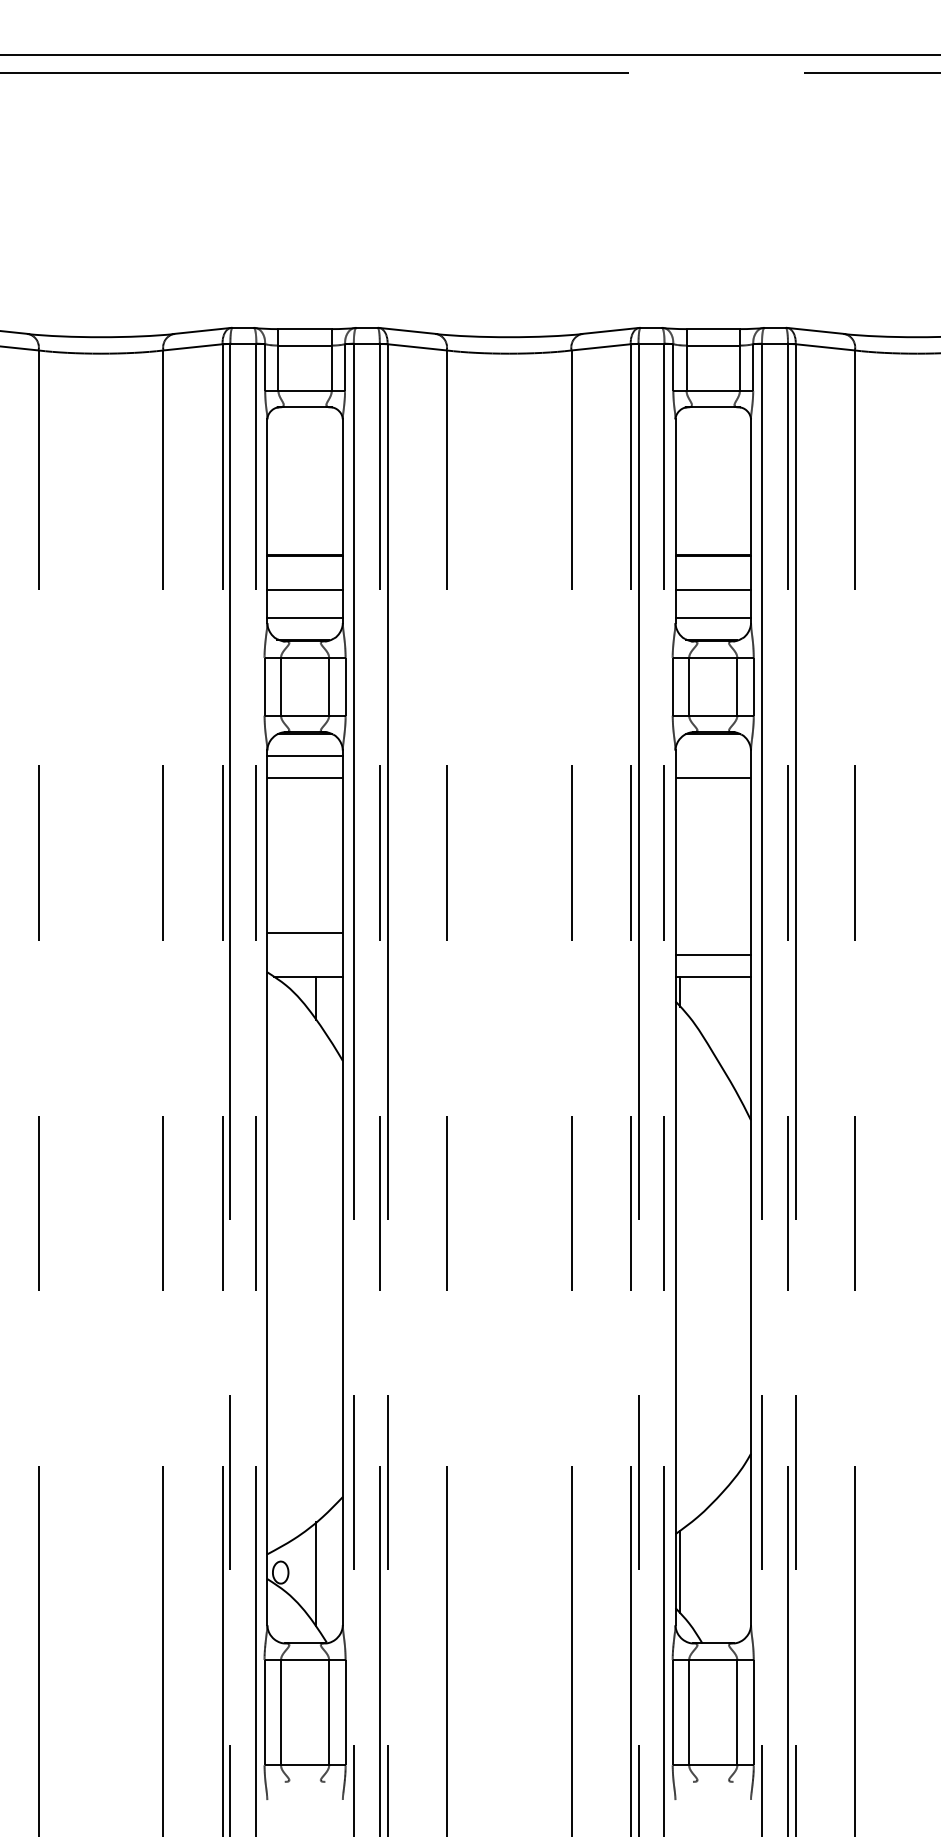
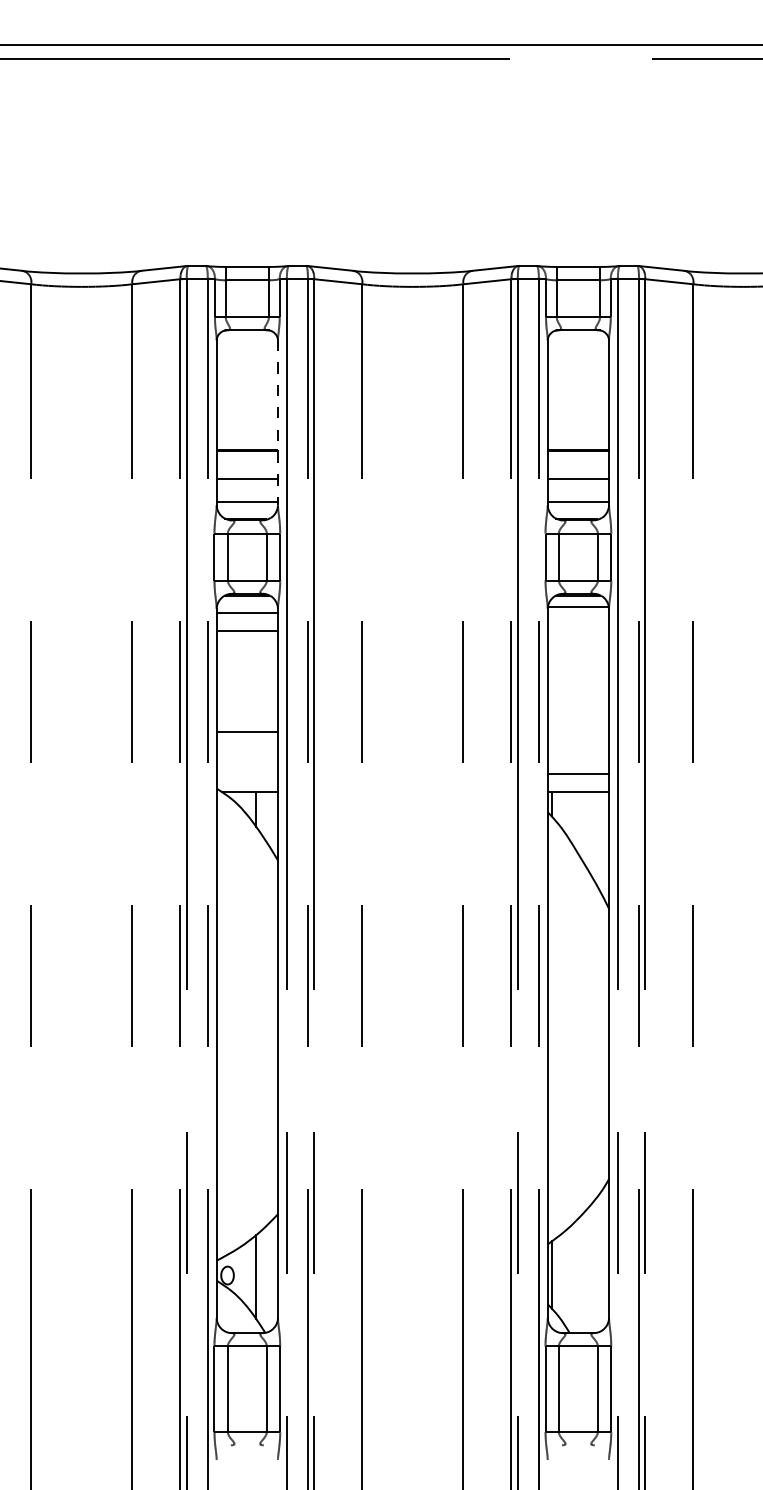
line: (342, 520) -> (277, 422), solid -> dashed
line: (713, 778) -> (578, 607), moved
line: (304, 932) -> (246, 731), moved

